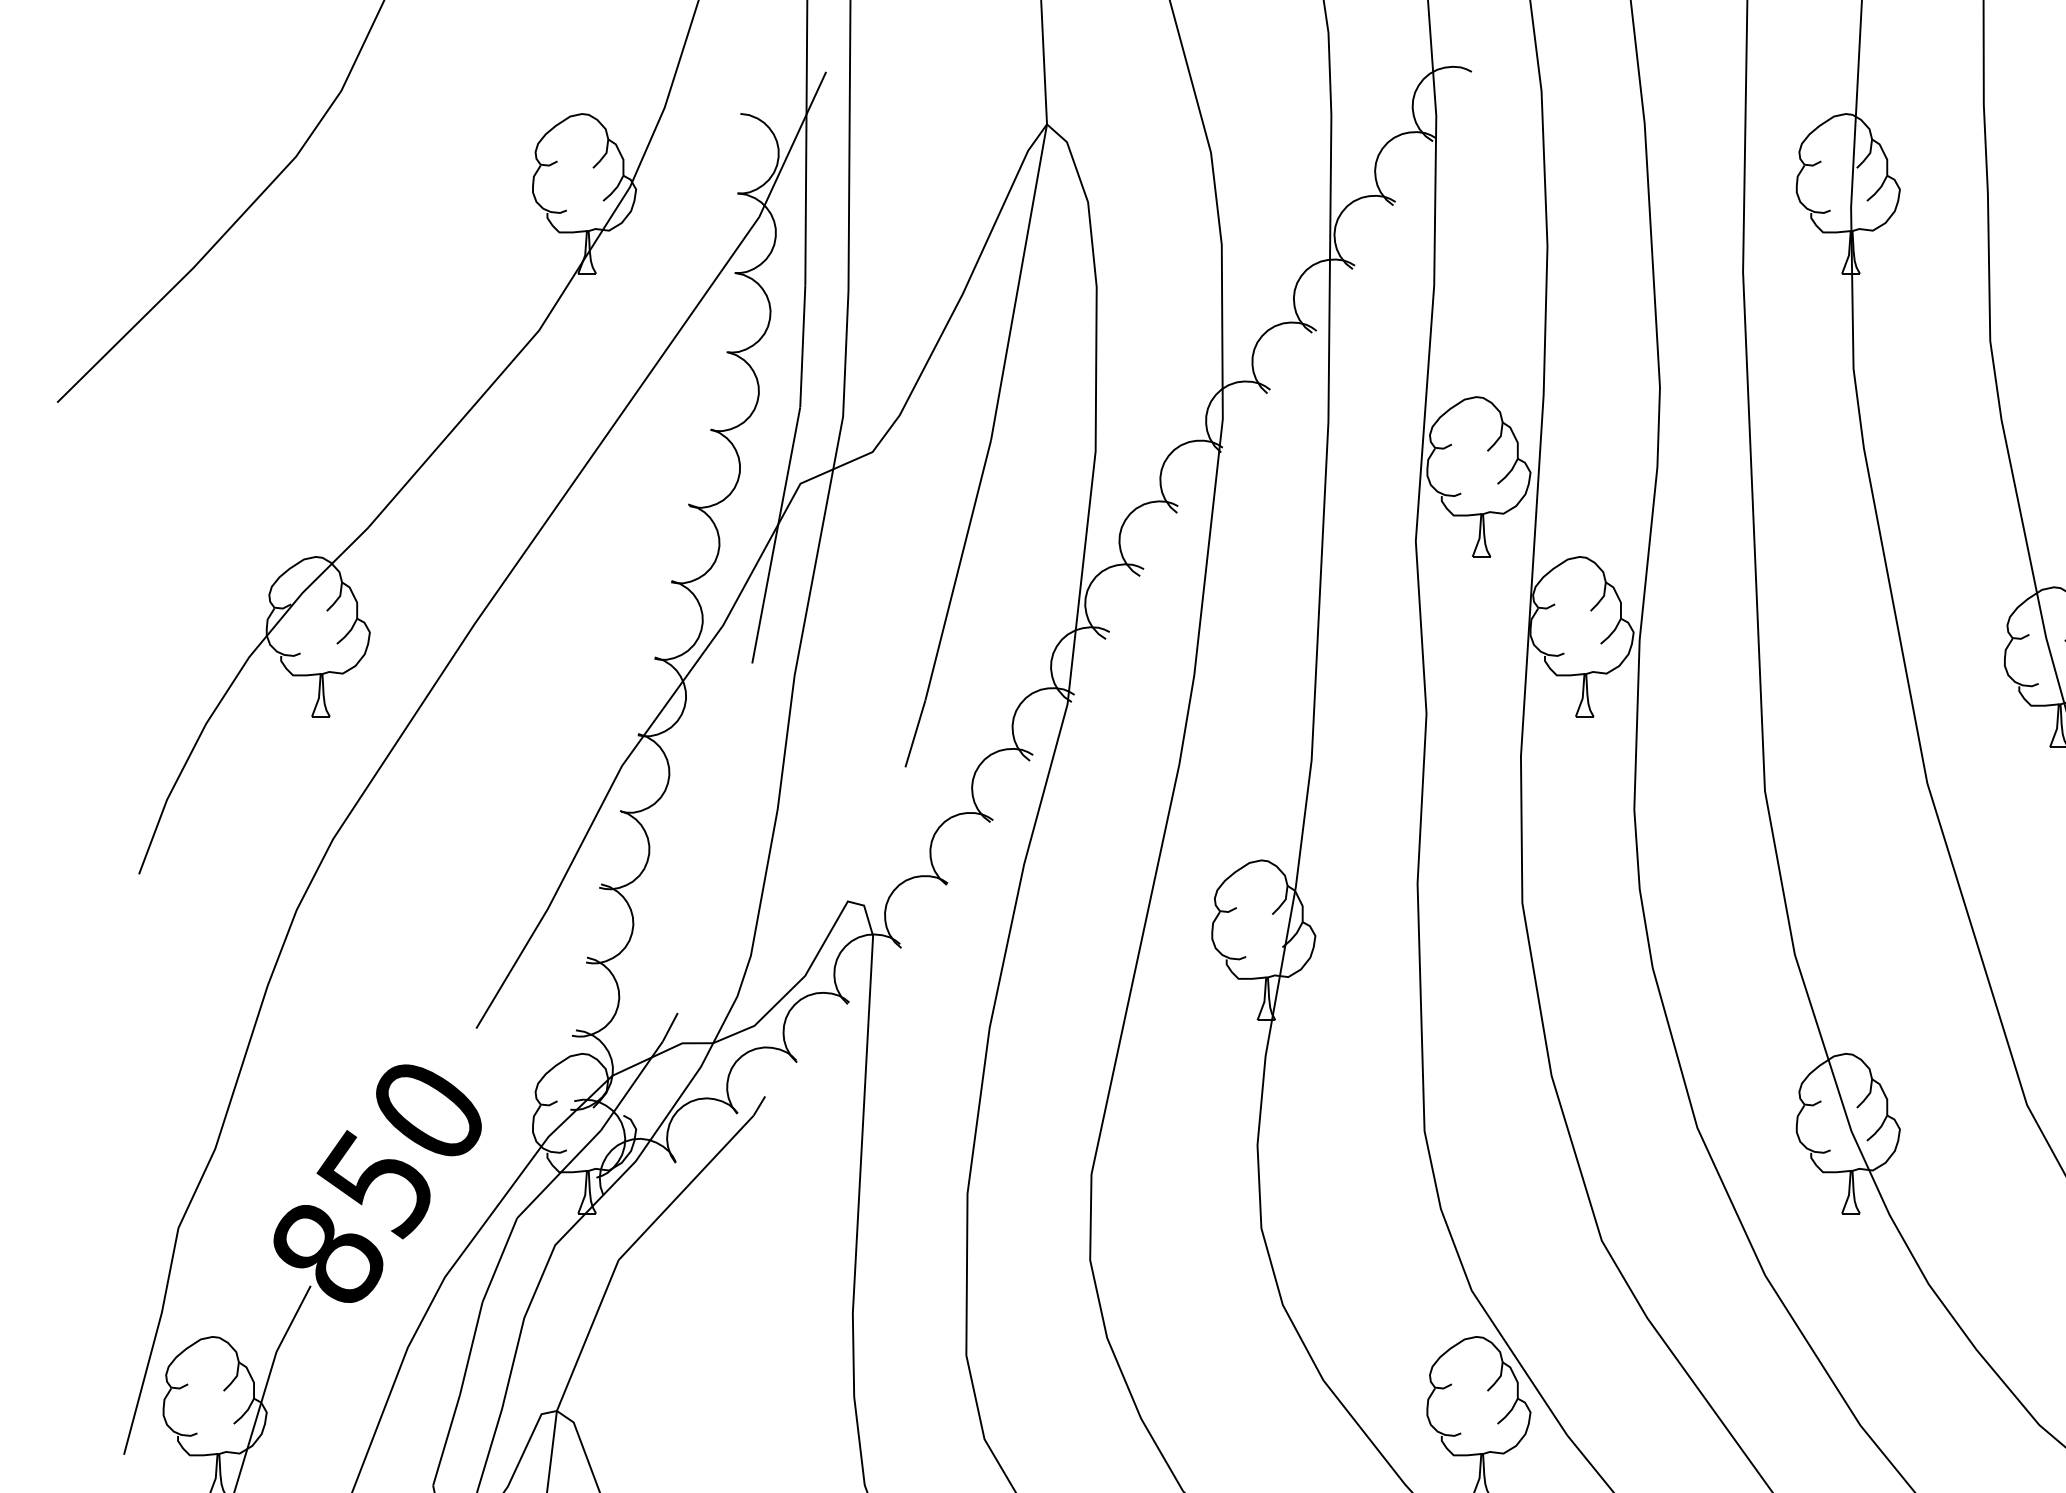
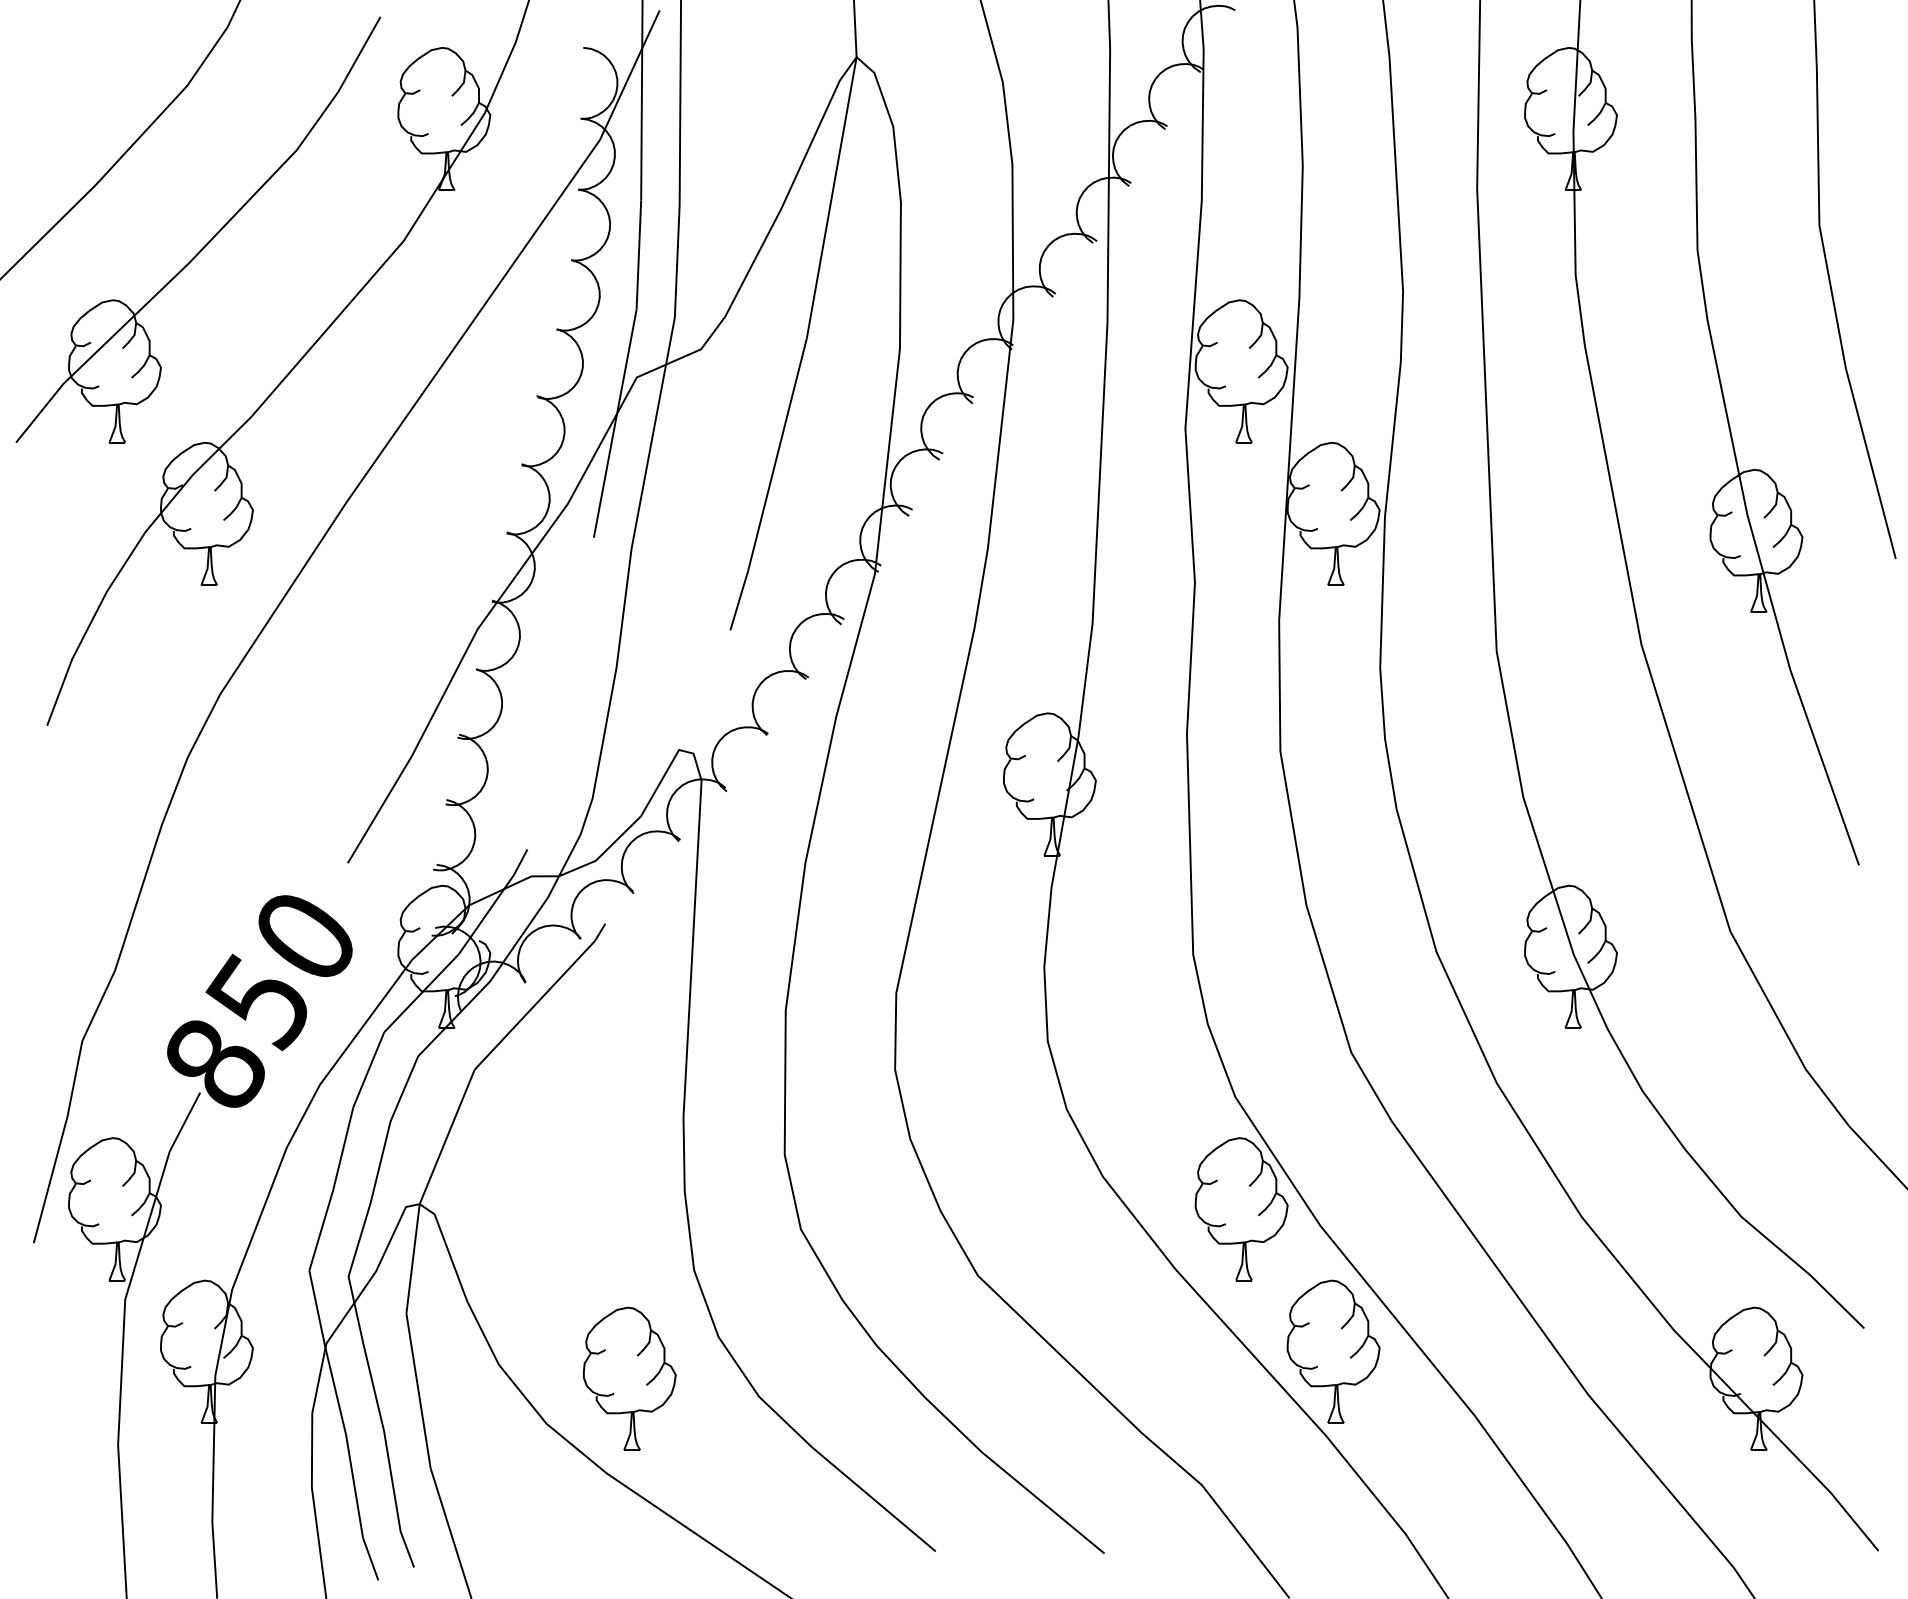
part: (321, 330) -> (209, 240), added

